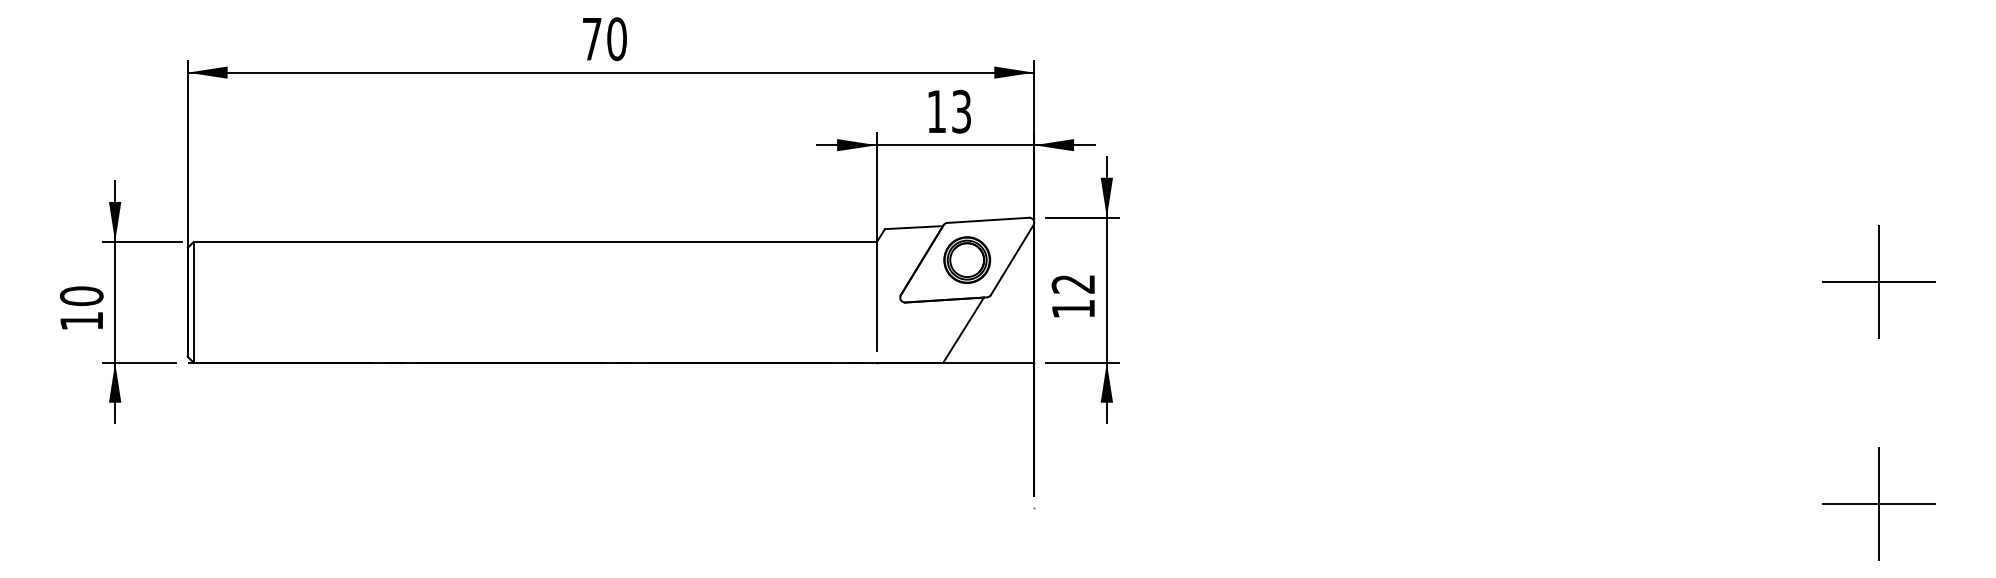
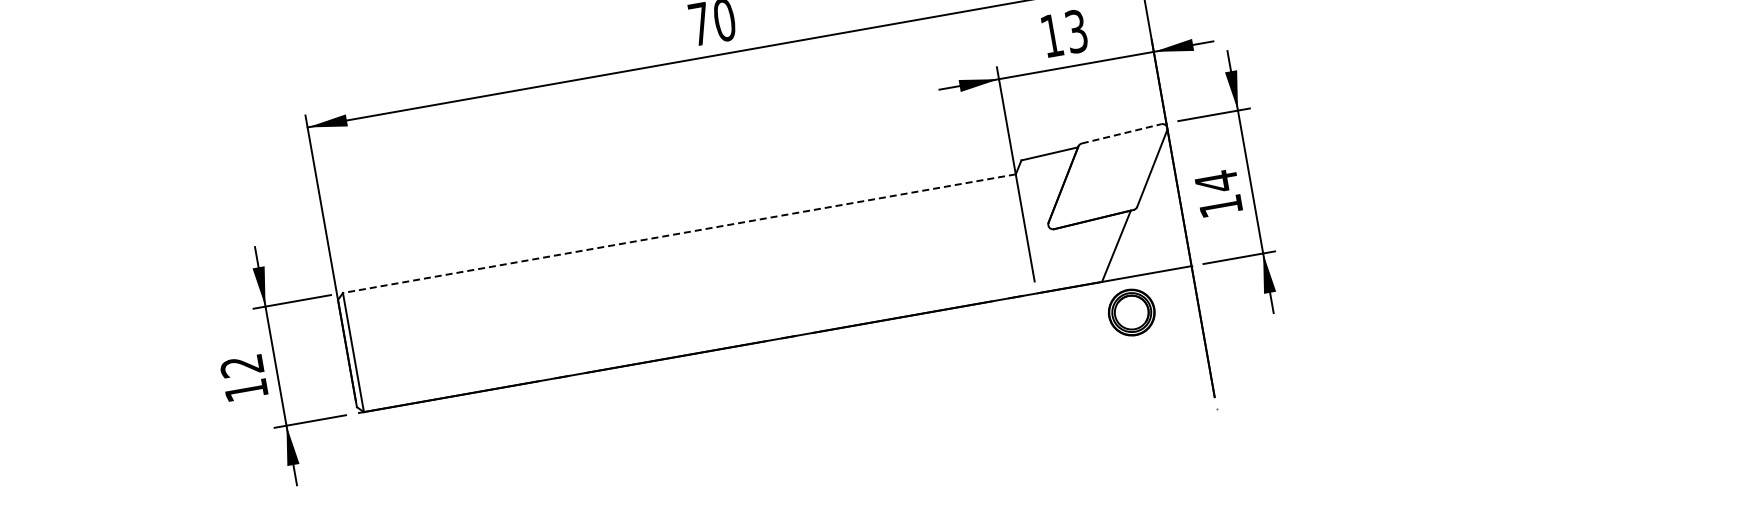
line: (988, 220) -> (1121, 133), solid -> dashed
line: (535, 241) -> (679, 233), solid -> dashed
part: (967, 259) -> (1131, 311), moved
text: (1072, 283) -> (1215, 181), 12 -> 14
text: (81, 296) -> (241, 366), 10 -> 12

